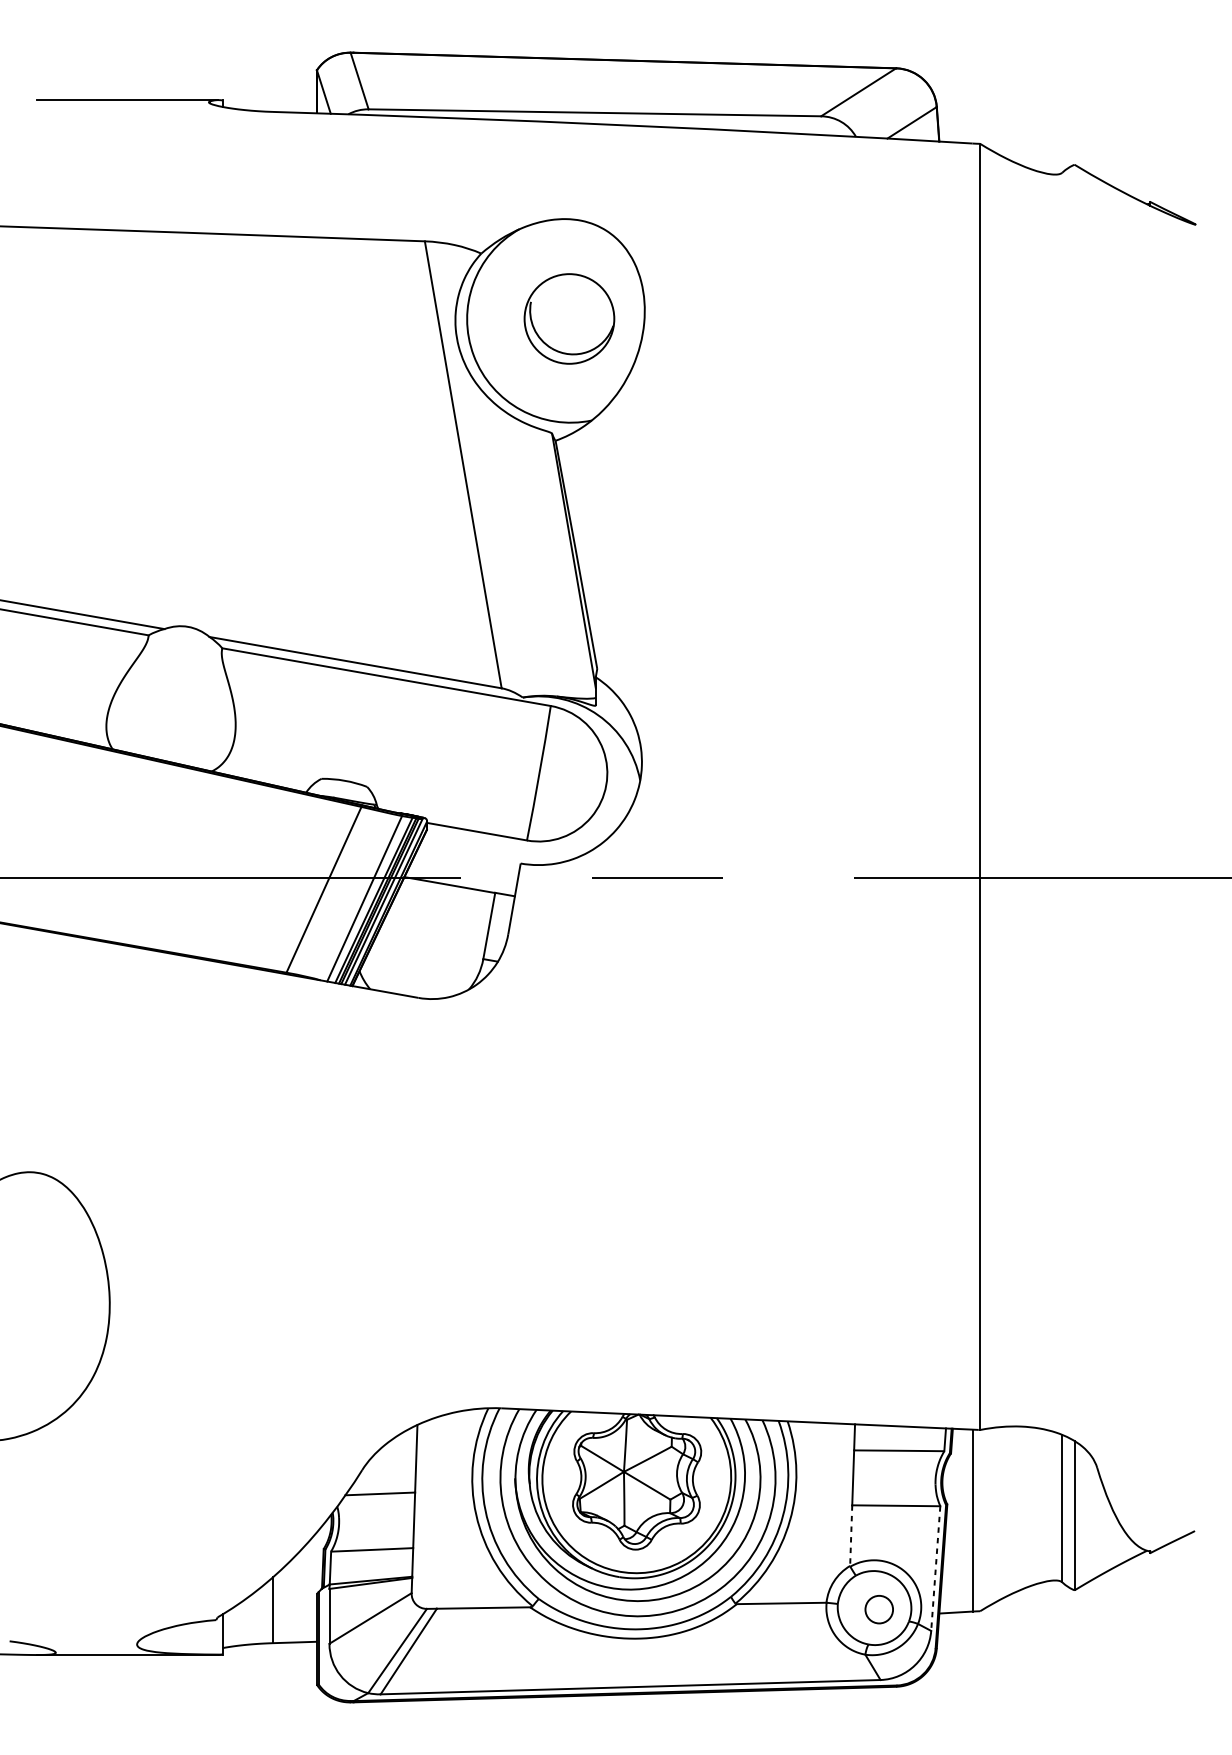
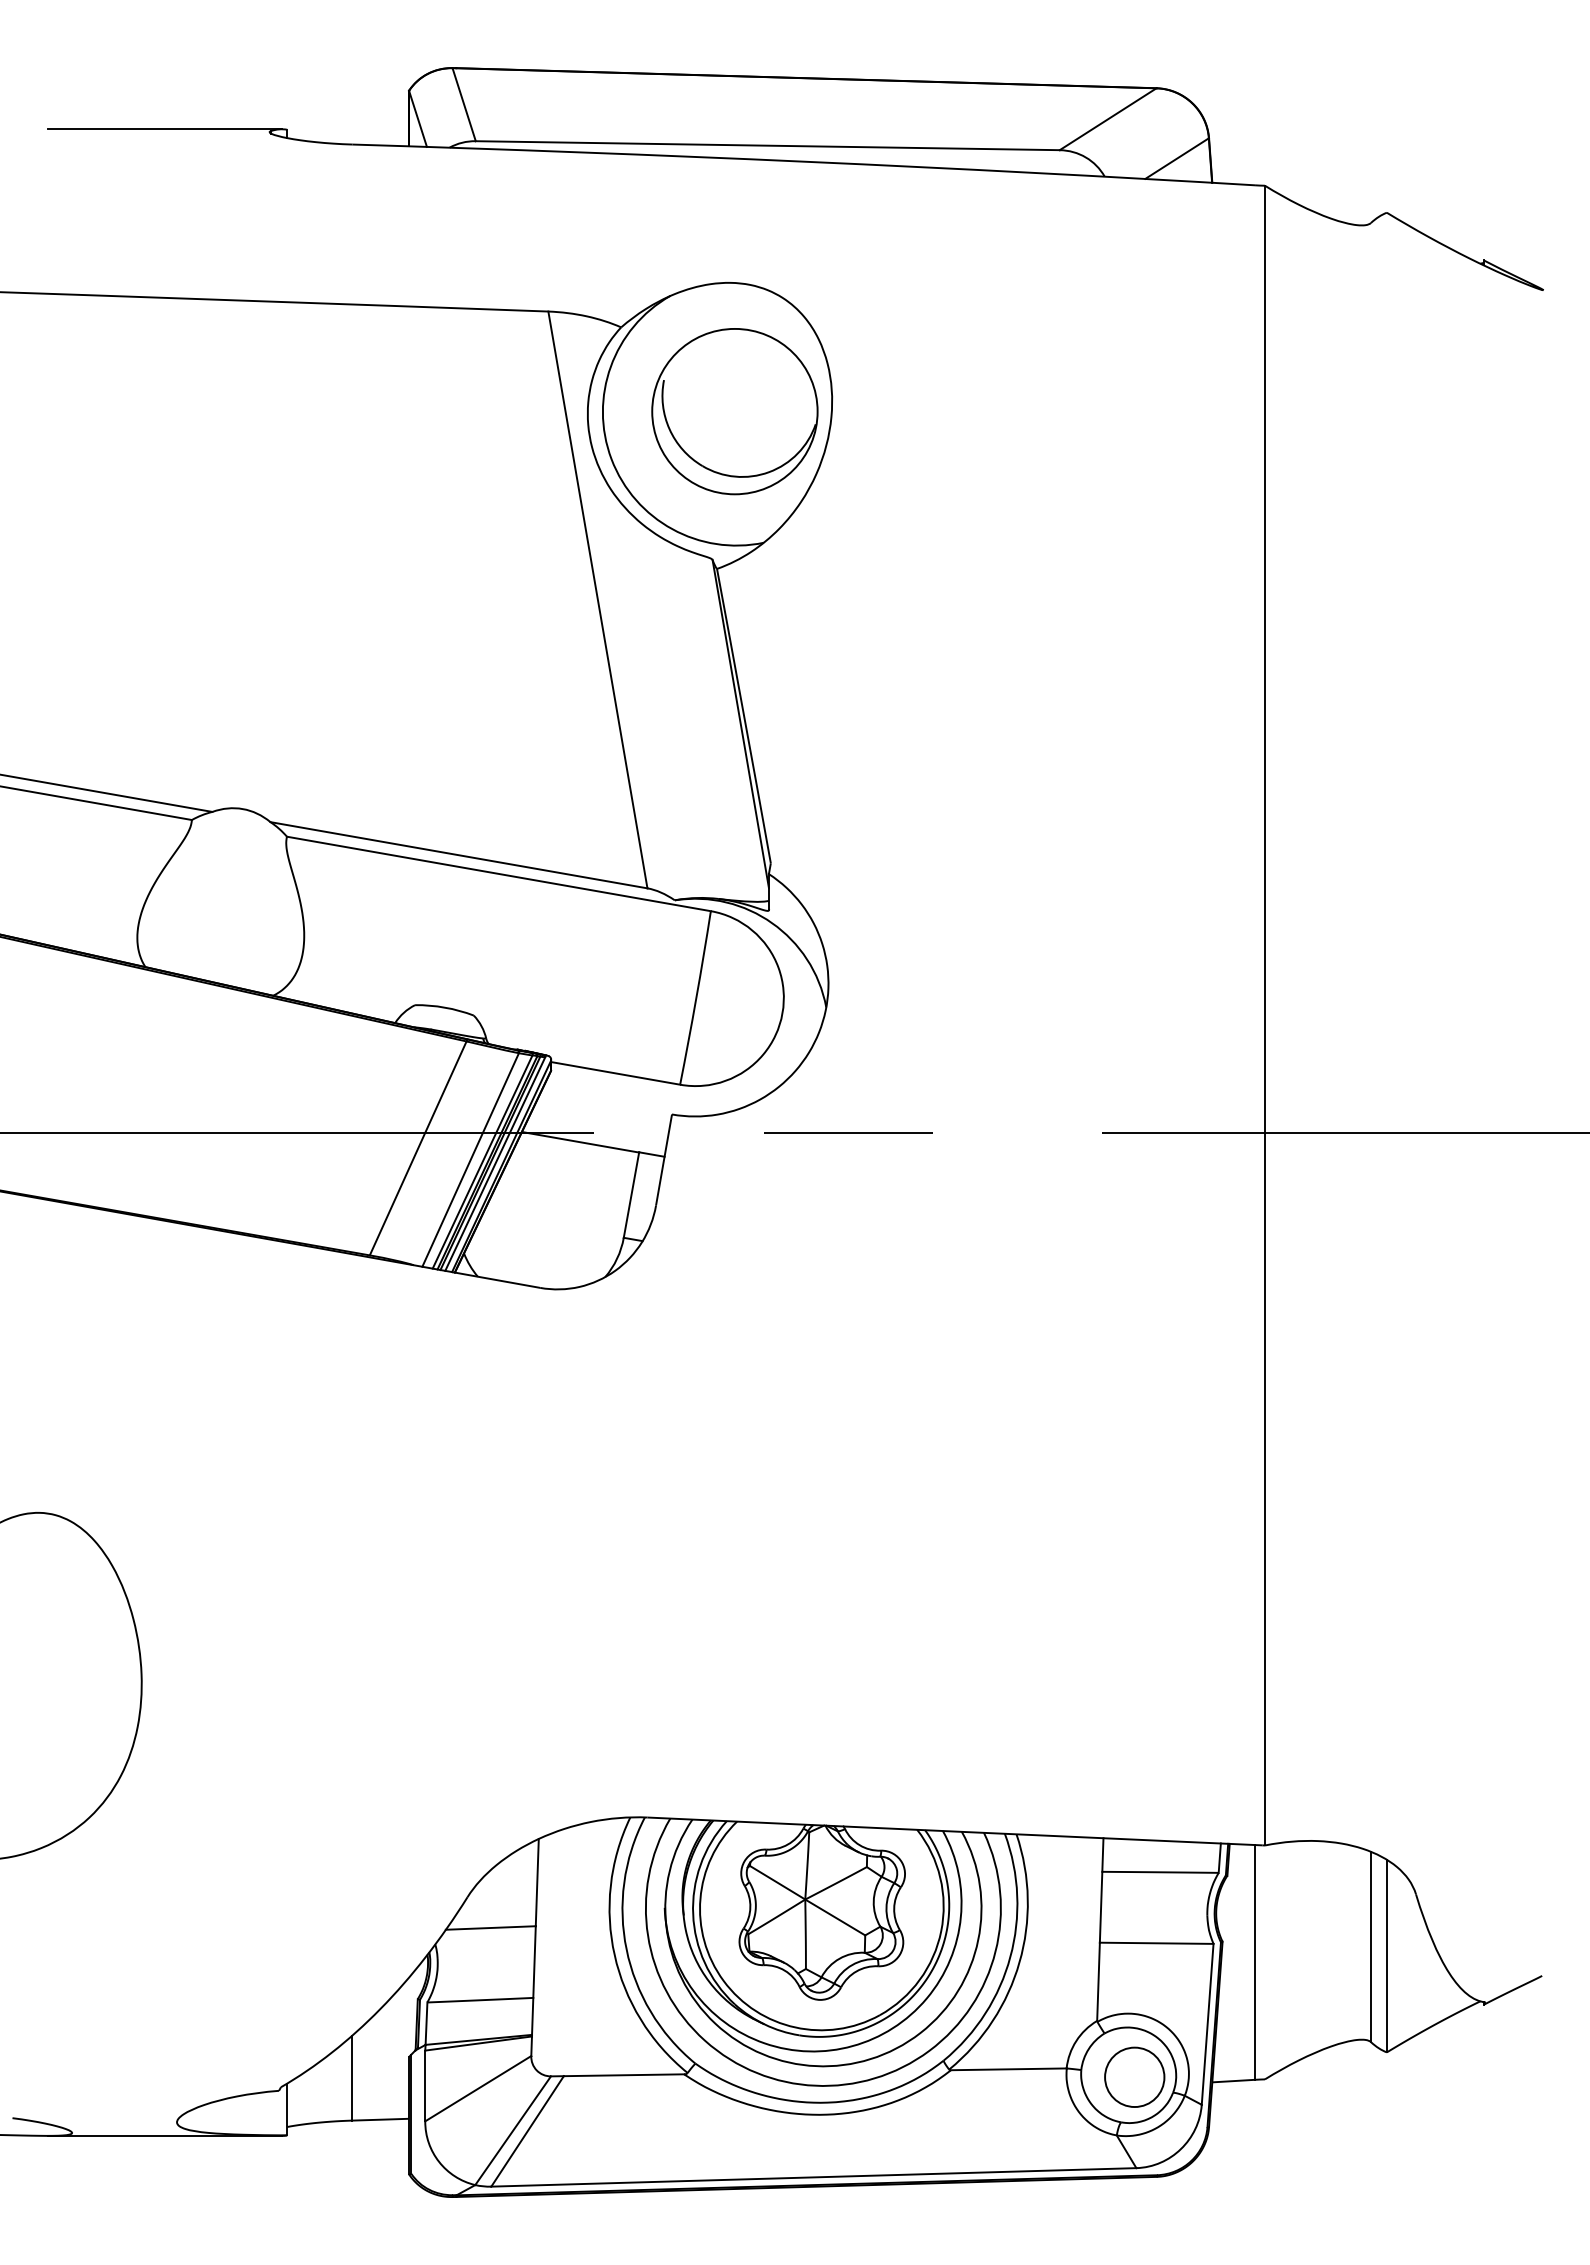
part: (569, 318) -> (734, 411), size x1.43
line: (851, 1536) -> (1098, 1982), dashed -> solid
line: (935, 1568) -> (1207, 2024), dashed -> solid
circle: (879, 1609) -> (1134, 2077), size x1.67

